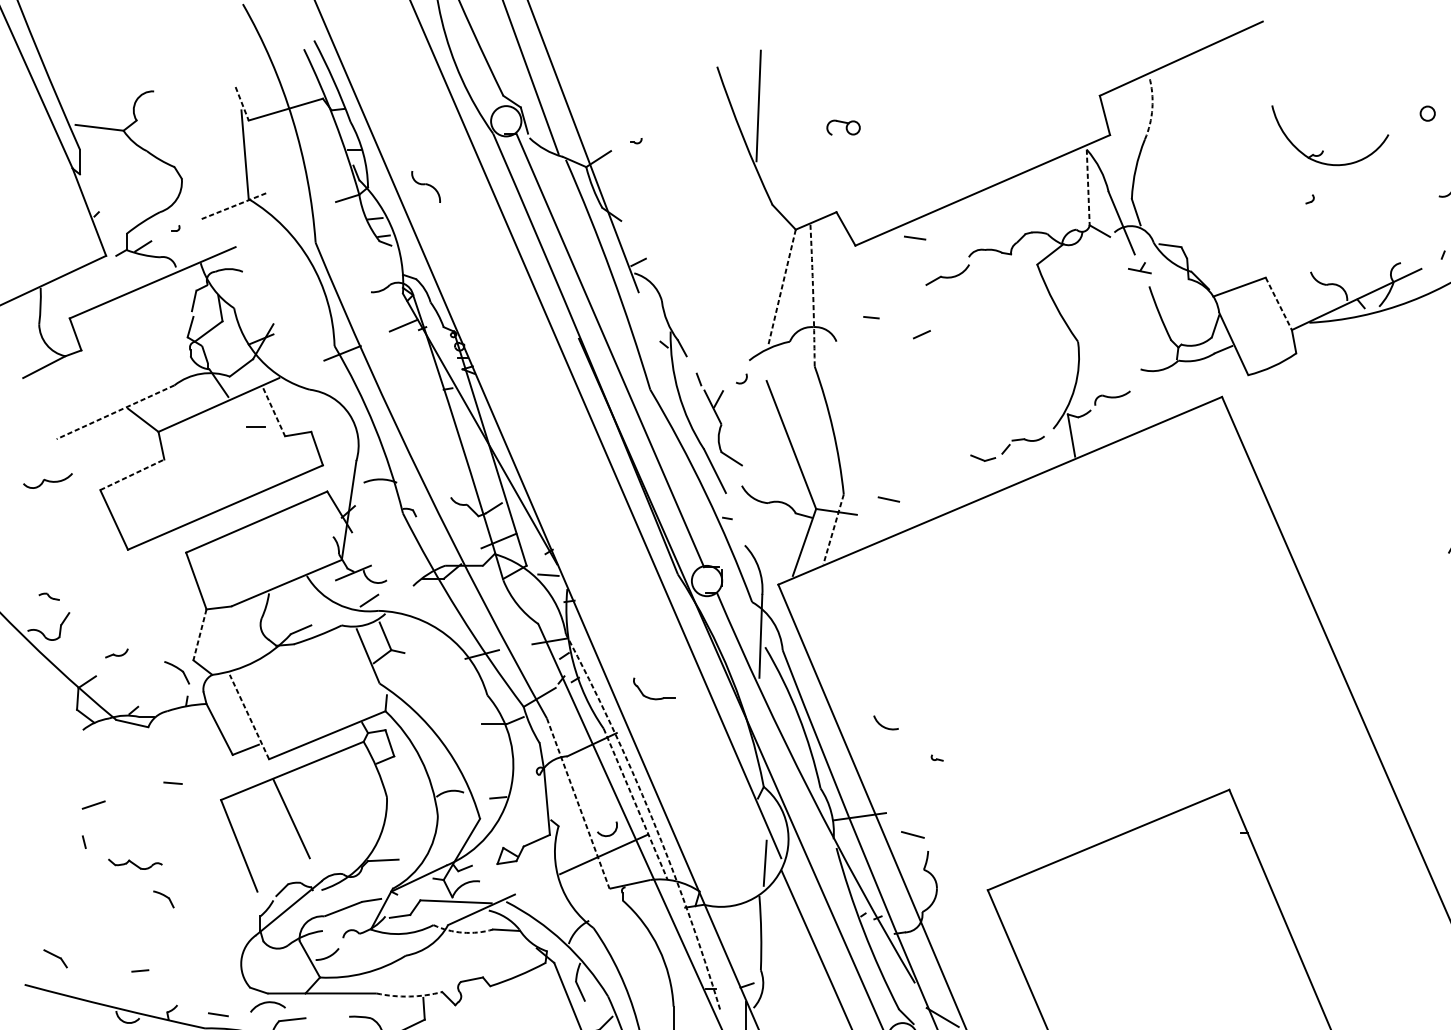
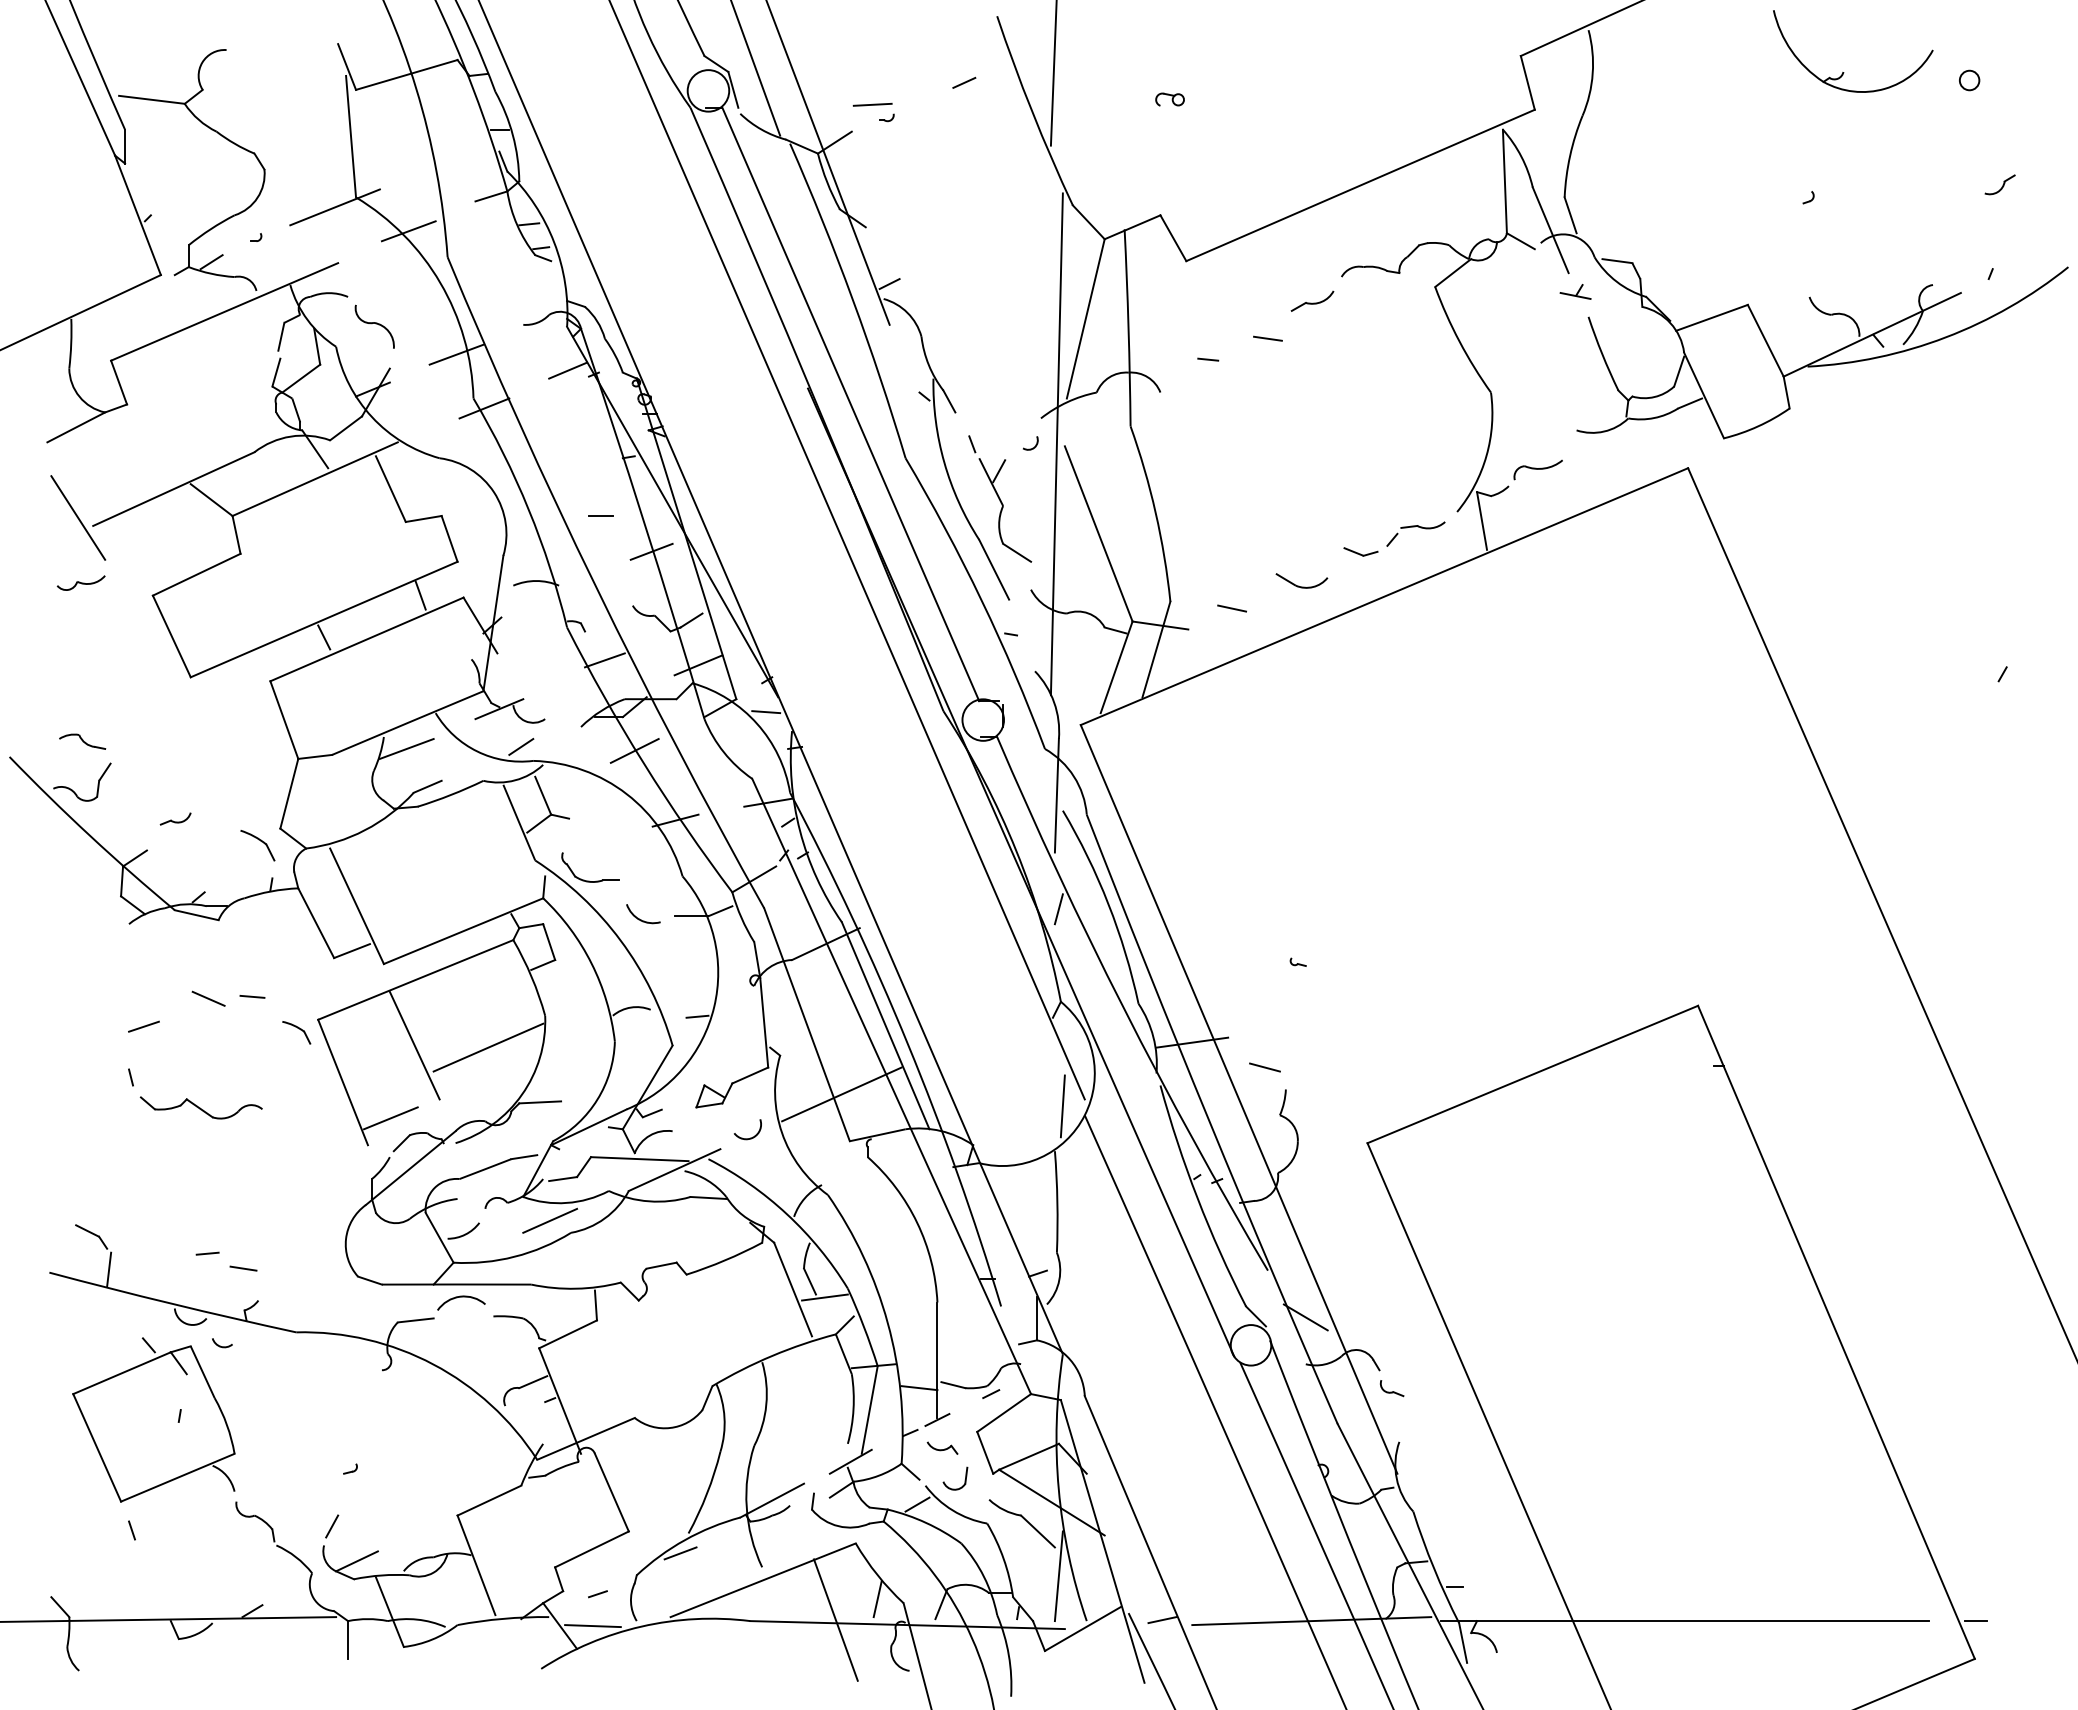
line: (242, 104) -> (347, 67), dashed -> solid
arc: (1152, 108) -> (1592, 73), dashed -> solid
part: (843, 127) -> (1169, 99), size x0.62
line: (626, 131) -> (872, 104), added
part: (1323, 150) -> (1844, 72), moved
part: (425, 186) -> (374, 326), moved
line: (1087, 187) -> (1504, 181), dashed -> solid
line: (233, 206) -> (334, 207), dashed -> solid
line: (287, 224) -> (408, 231), added
line: (914, 237) -> (1267, 338), moved
part: (947, 274) -> (1312, 300), size x0.71
line: (781, 287) -> (1085, 318), dashed -> solid
arc: (813, 294) -> (1128, 327), dashed -> solid
line: (1278, 304) -> (1765, 341), dashed -> solid
line: (322, 313) -> (456, 354), added
line: (922, 334) -> (964, 82), moved
line: (760, 379) -> (1056, 444), added
line: (115, 412) -> (173, 489), dashed -> solid
line: (274, 412) -> (391, 489), dashed -> solid
line: (255, 426) -> (600, 515), moved
line: (45, 433) -> (78, 517), added
line: (464, 457) -> (651, 551), added
line: (132, 474) -> (196, 574), dashed -> solid
part: (939, 479) -> (1301, 580), added
part: (47, 480) -> (80, 582), size x0.71
line: (295, 489) -> (420, 595), added
line: (225, 520) -> (324, 637), added
line: (833, 529) -> (1156, 649), dashed -> solid
line: (430, 537) -> (604, 660), added
part: (48, 596) -> (82, 741), size x1.67
line: (285, 601) -> (406, 748), added
line: (452, 603) -> (634, 750), added
line: (200, 634) -> (289, 793), dashed -> solid
part: (653, 698) -> (589, 880), moved
line: (249, 717) -> (357, 906), dashed -> solid
line: (762, 719) -> (1058, 909), added
arc: (884, 726) -> (641, 919), moved
line: (140, 784) -> (208, 998), added
line: (578, 804) -> (807, 1025), dashed -> solid
line: (635, 804) -> (885, 1026), dashed -> solid
arc: (652, 818) -> (908, 1044), dashed -> solid
line: (345, 820) -> (488, 1047), added
arc: (609, 834) -> (750, 1137), moved
part: (135, 864) -> (200, 1107), size x1.67
line: (273, 872) -> (390, 1118), added
part: (163, 899) -> (296, 1032), moved
arc: (463, 932) -> (649, 1201), dashed -> solid
line: (390, 946) -> (550, 1220), added
line: (68, 982) -> (109, 1269), added
arc: (409, 996) -> (576, 1288), dashed -> solid
arc: (268, 1002) -> (461, 1297), moved
line: (591, 1002) -> (824, 1297), added
line: (218, 1014) -> (243, 1268), moved

